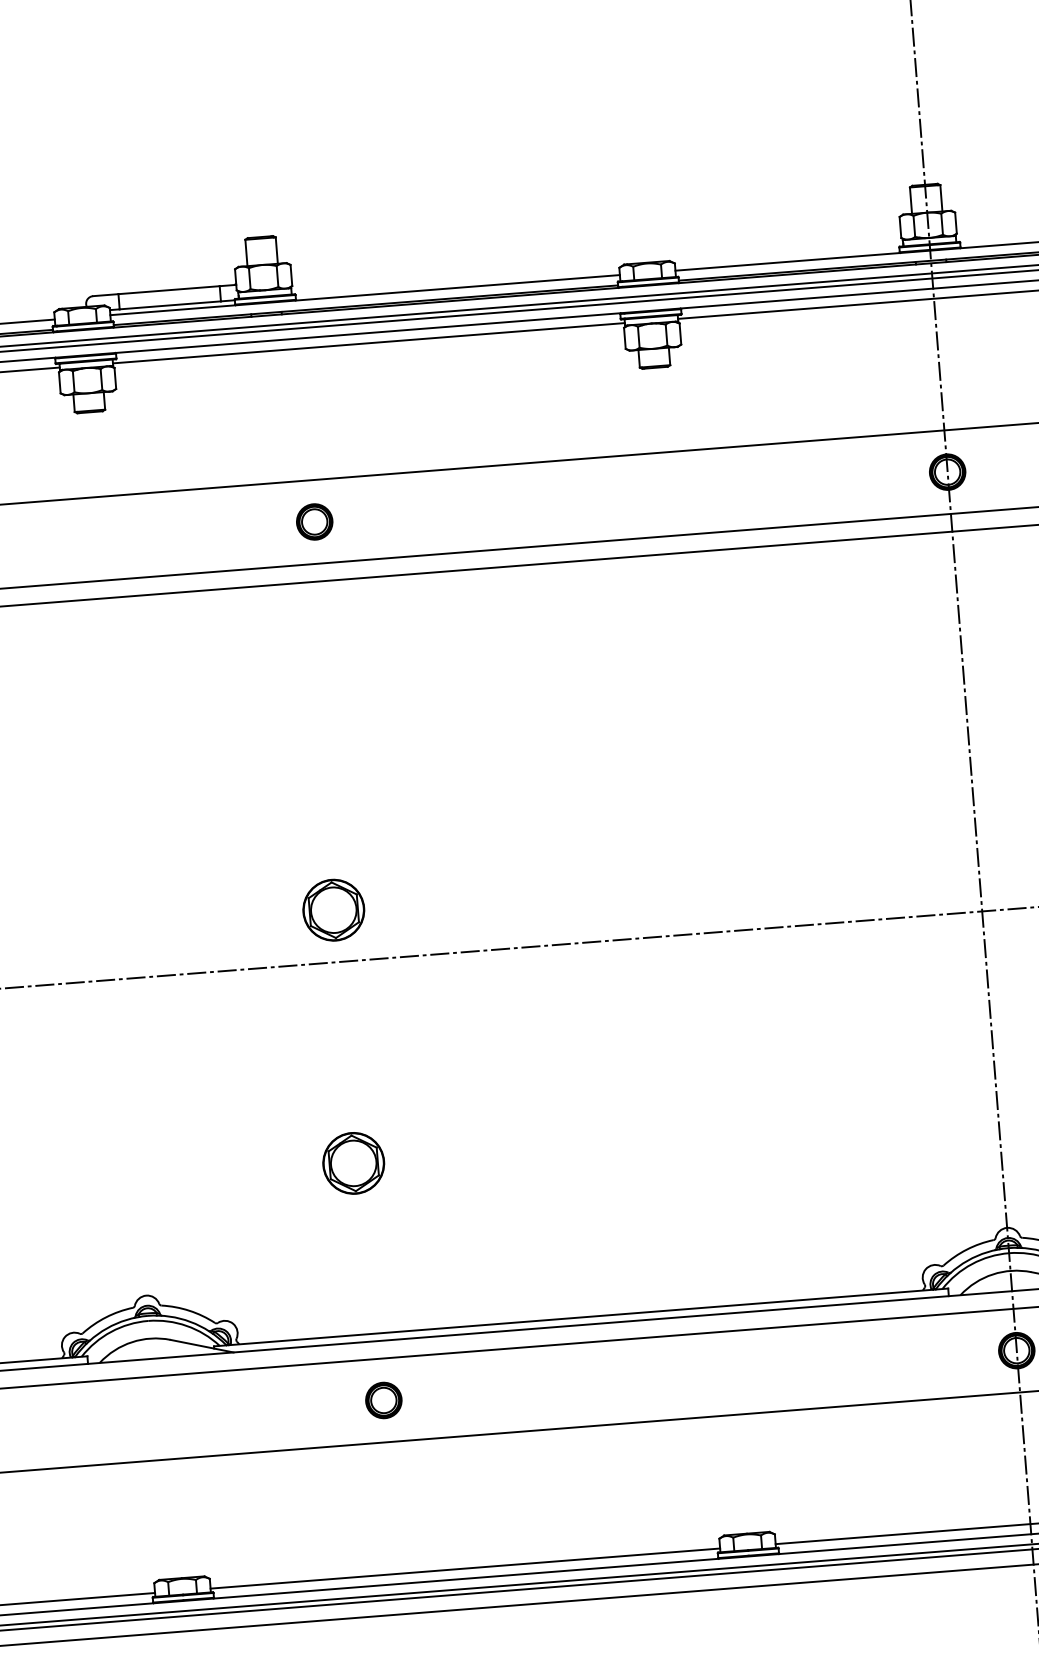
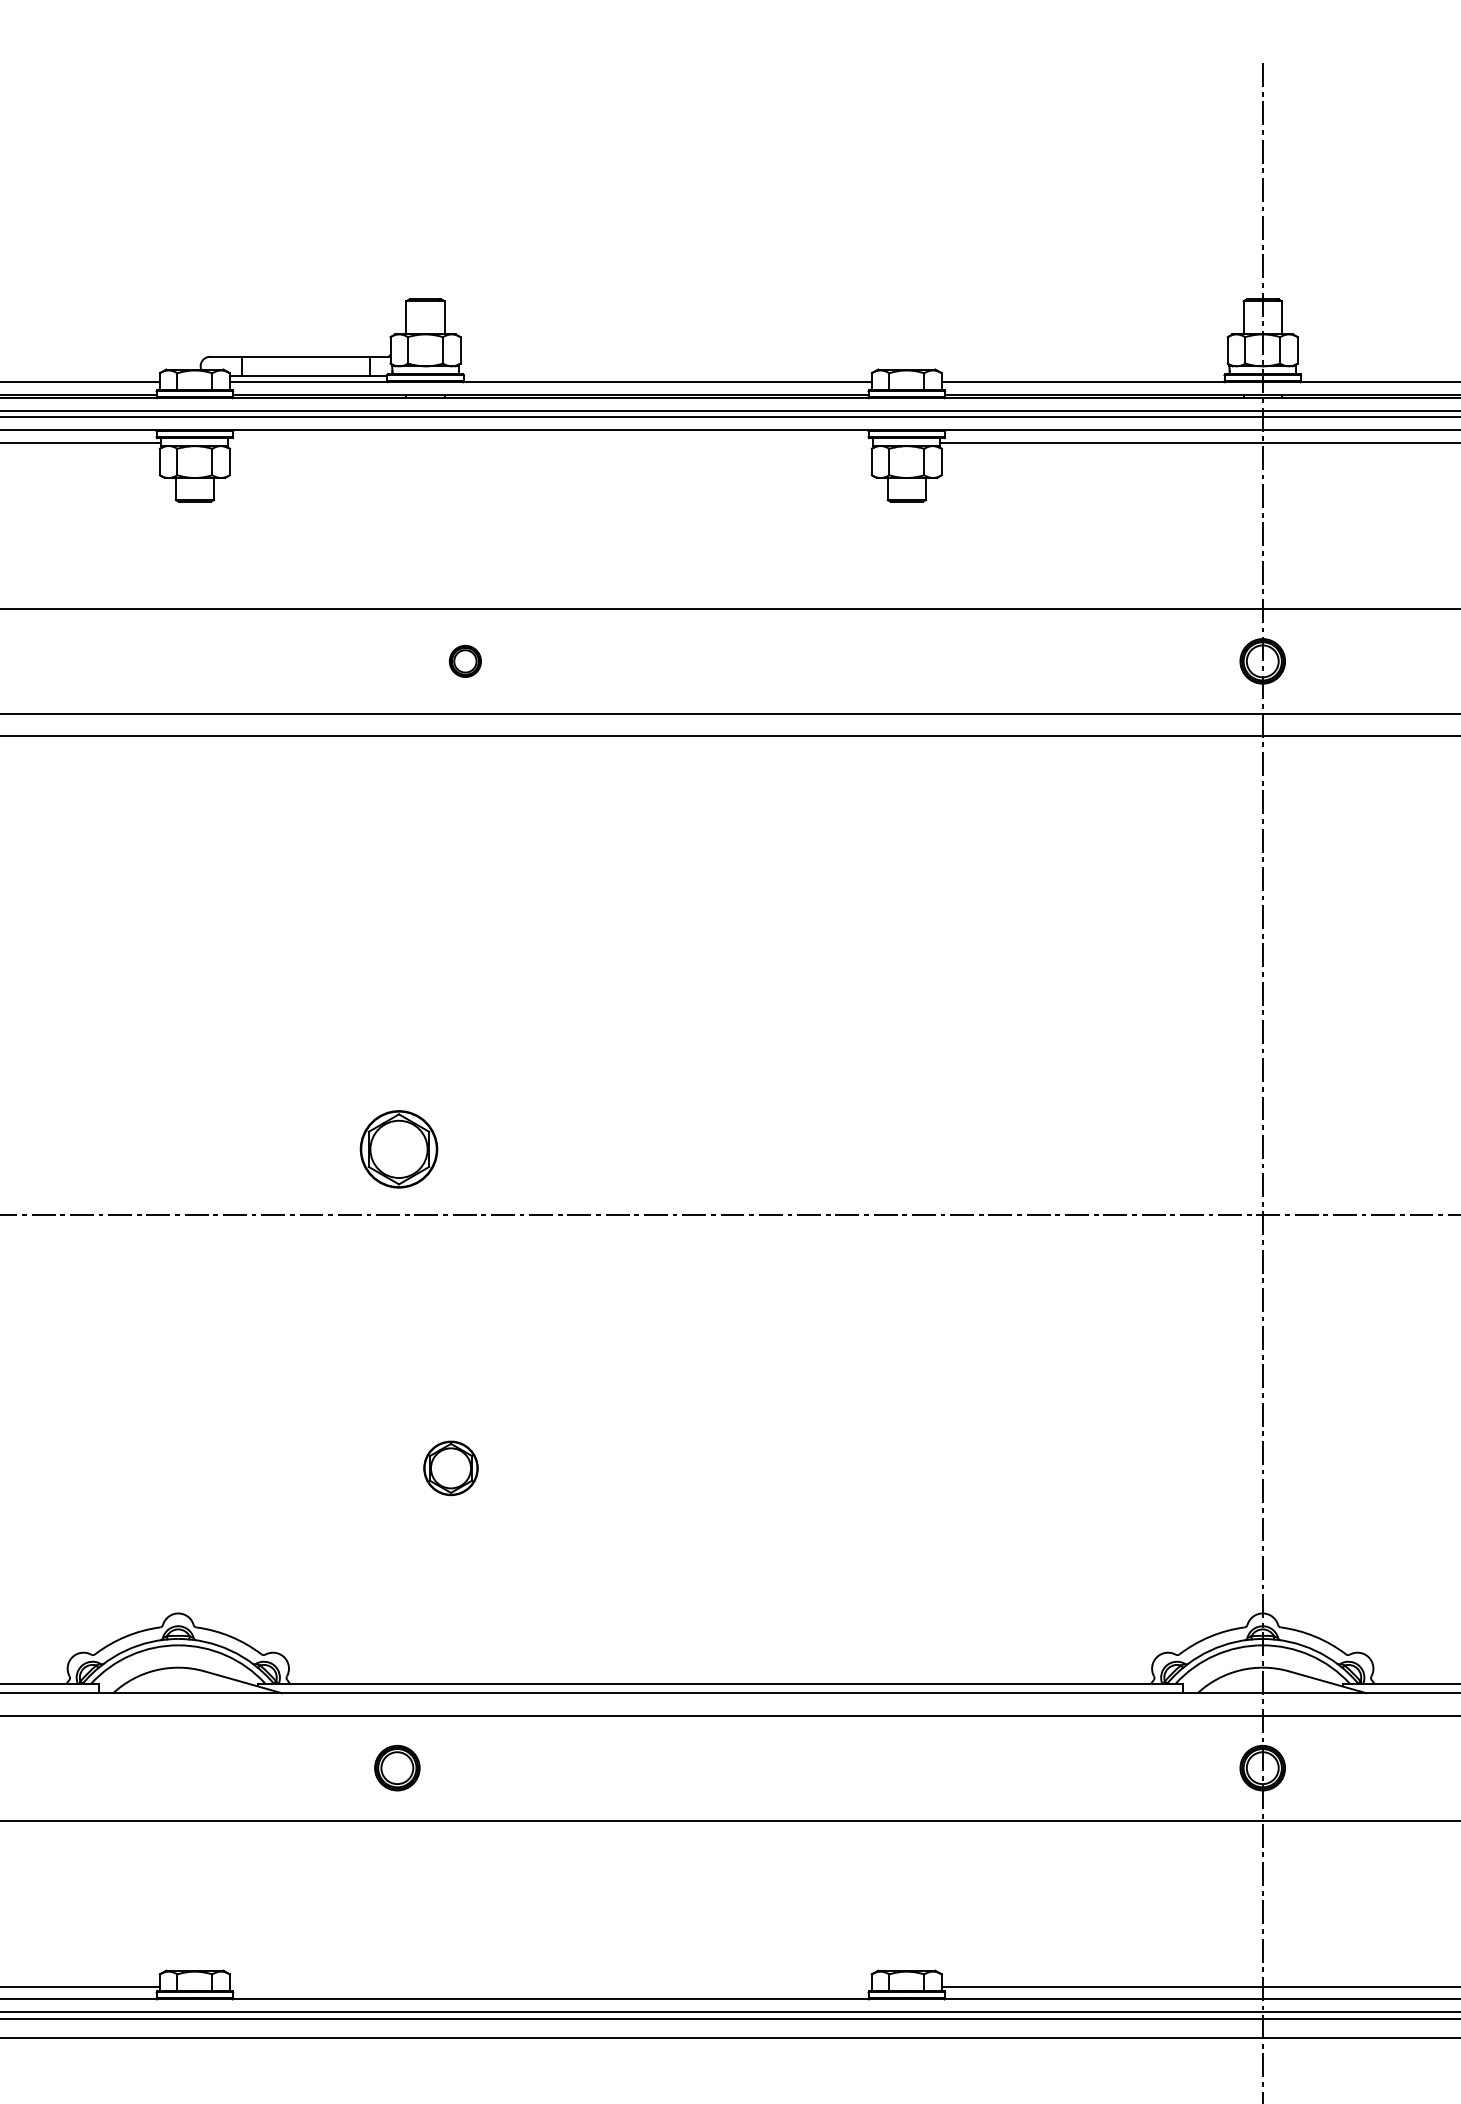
line: (368, 342) -> (550, 442), removed
part: (314, 522) -> (465, 661), size x0.7
part: (333, 910) -> (398, 1149), moved
part: (353, 1163) -> (450, 1468), size x0.7
part: (383, 1400) -> (397, 1768), moved
line: (465, 1568) -> (550, 1986), removed

